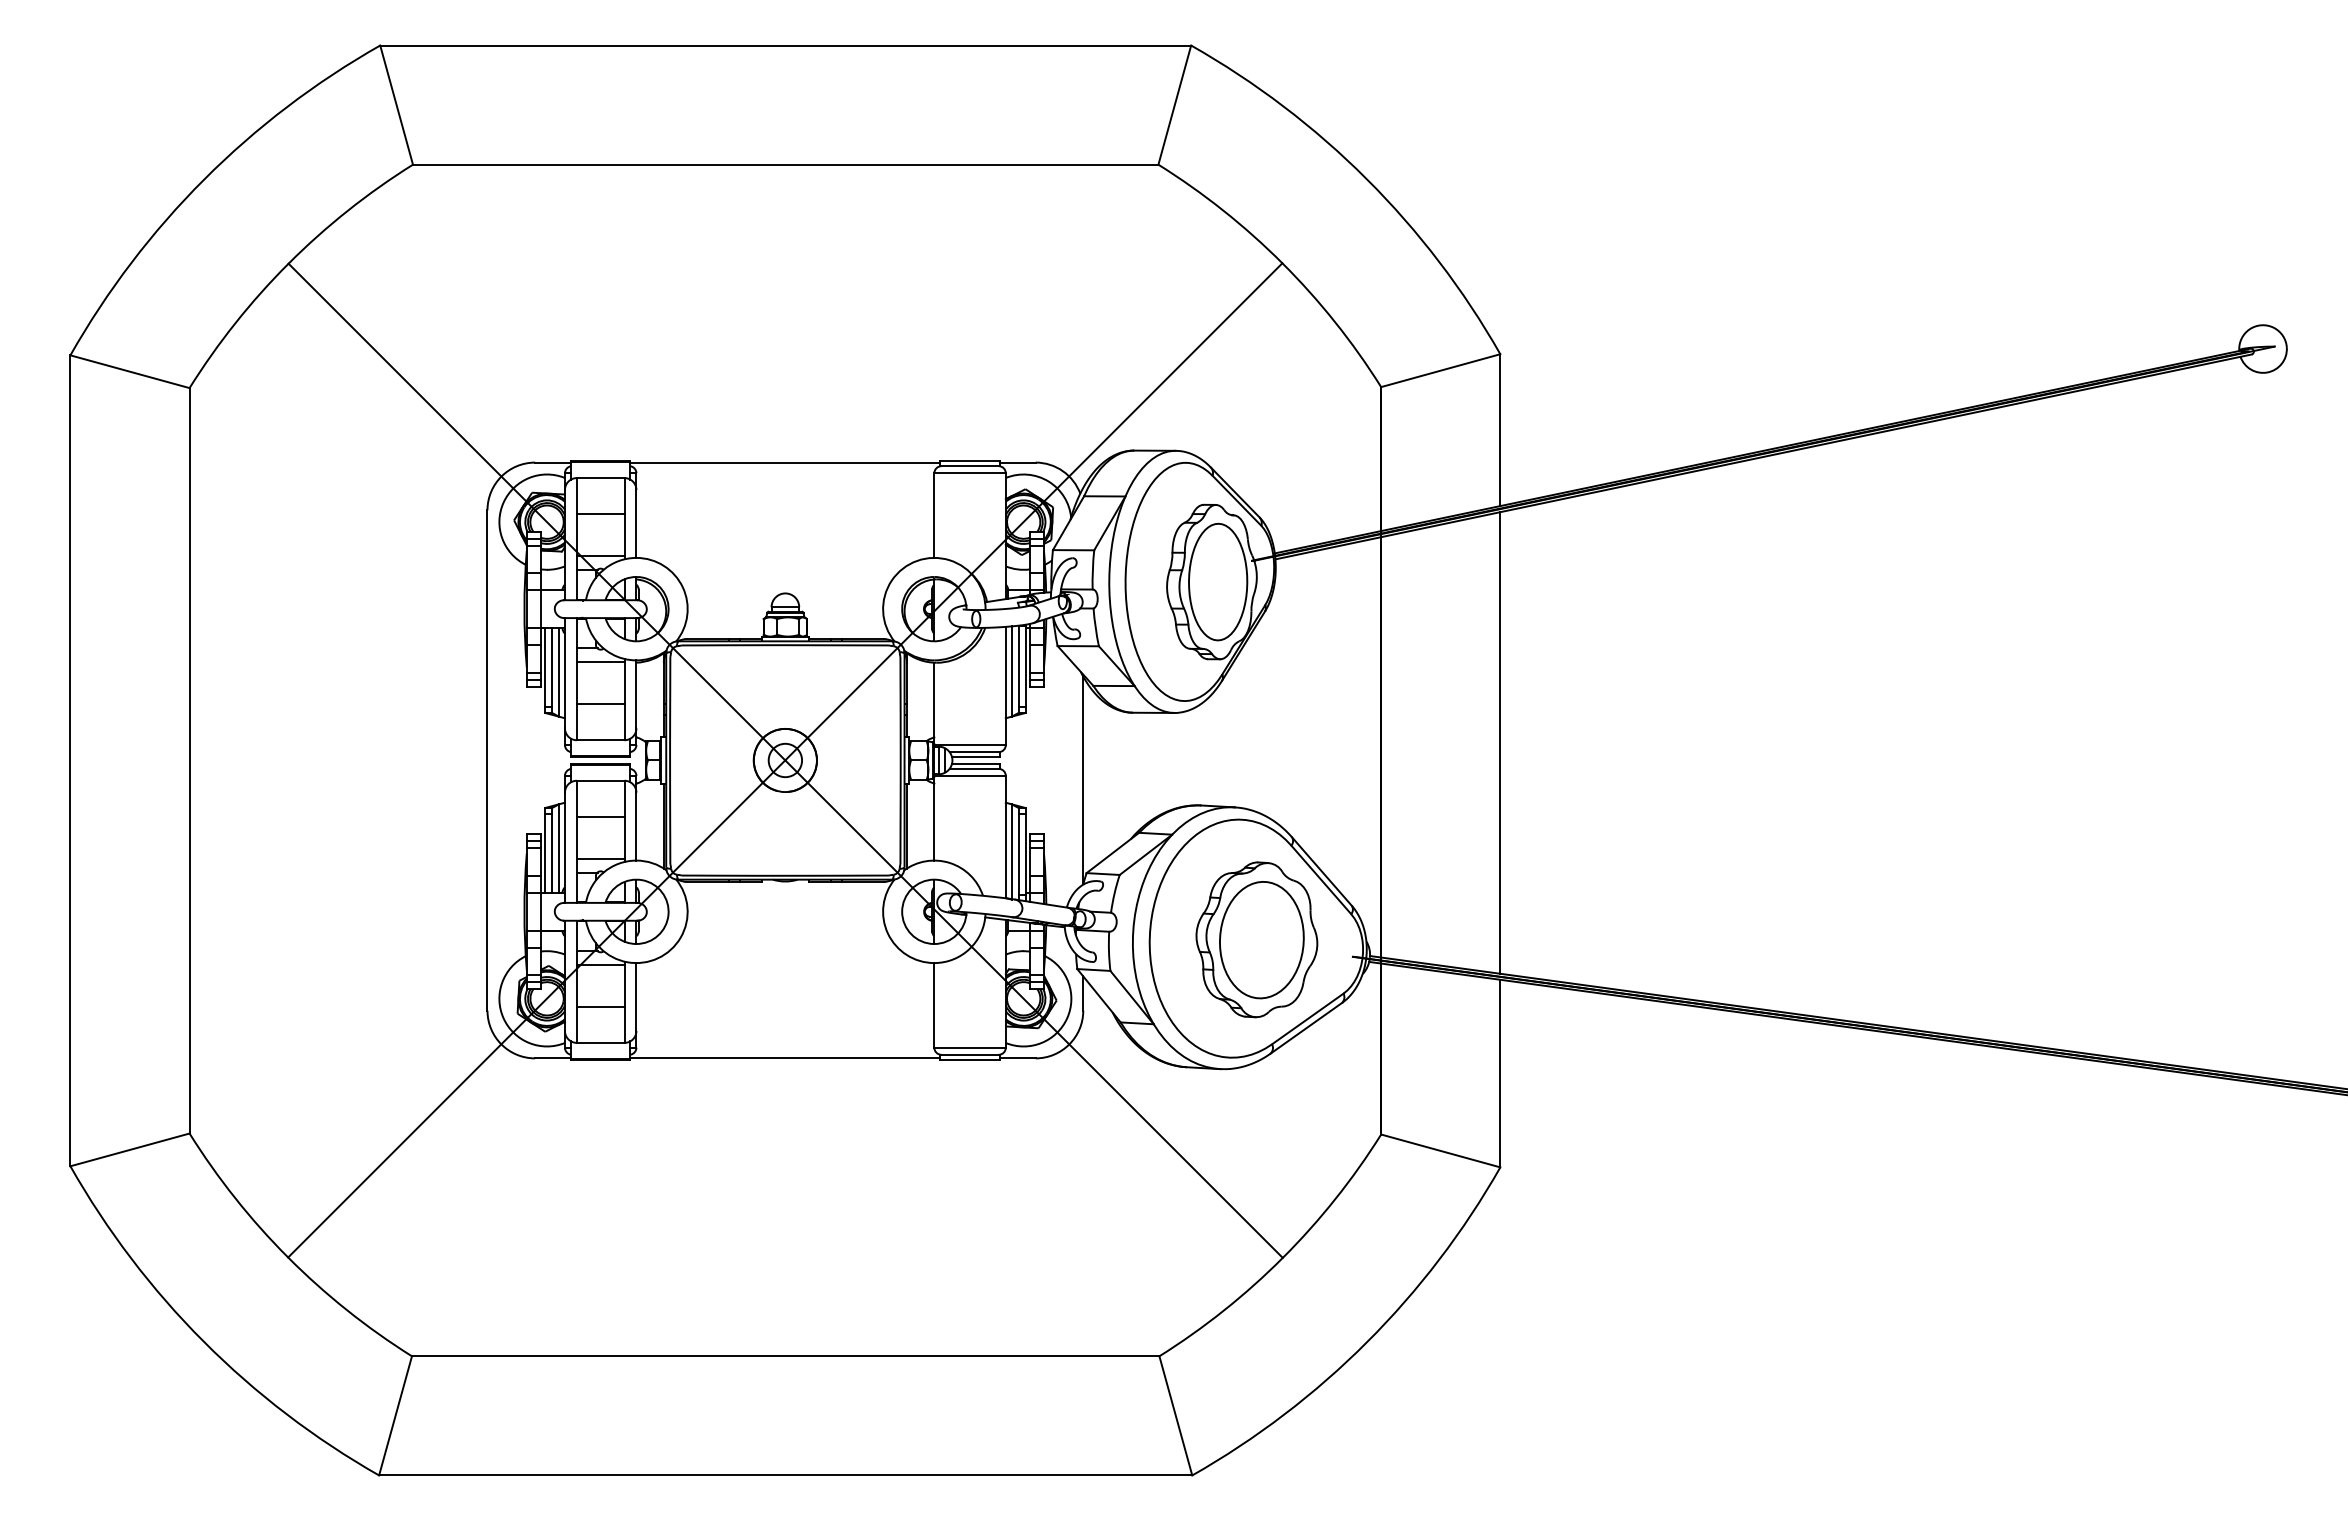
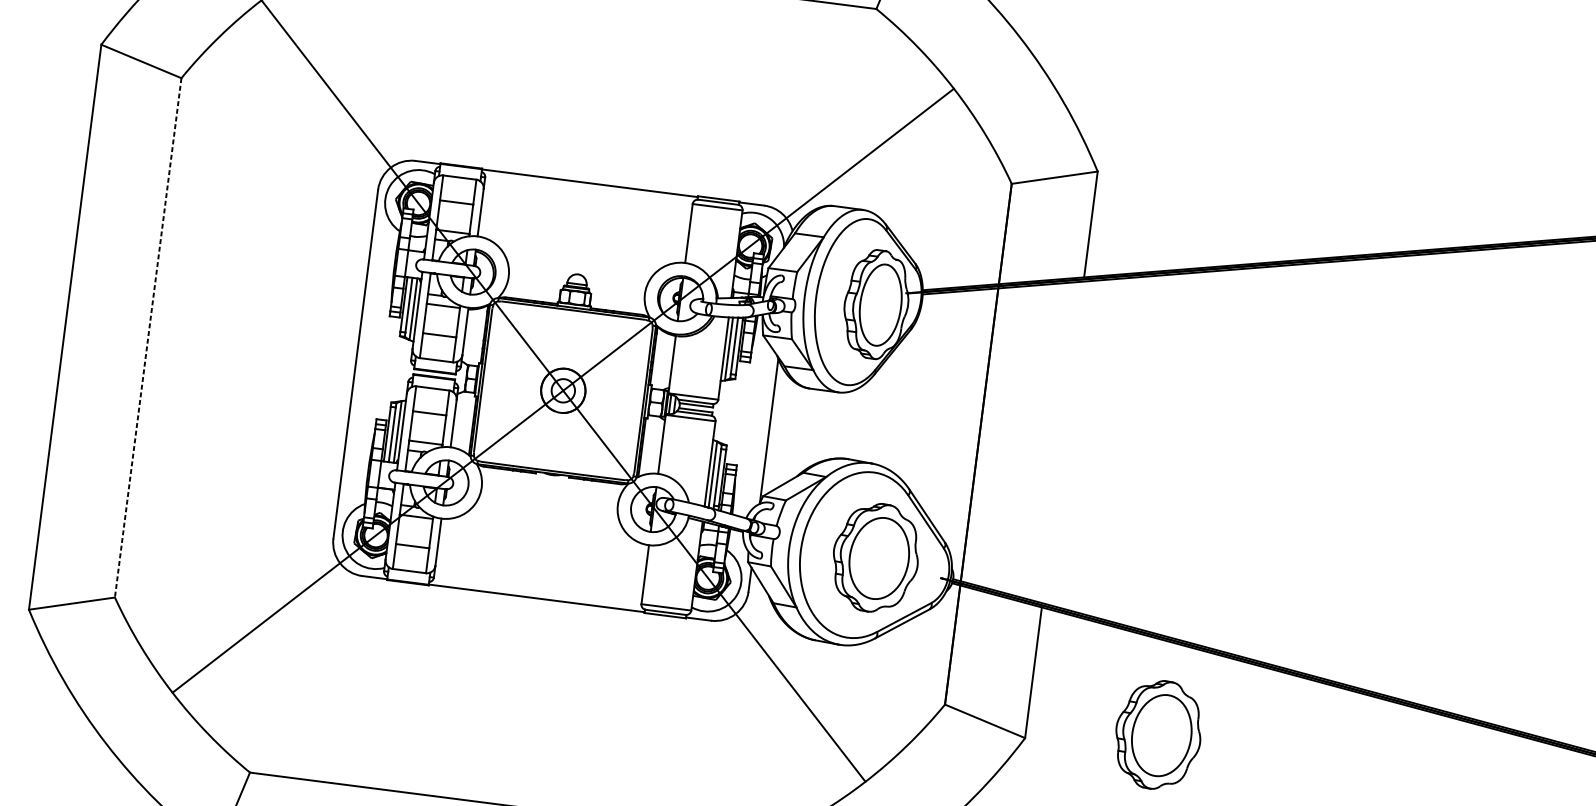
line: (1500, 742) -> (1063, 442), removed
line: (189, 760) -> (148, 337), solid -> dashed
part: (1687, 1138) -> (1158, 734), added

